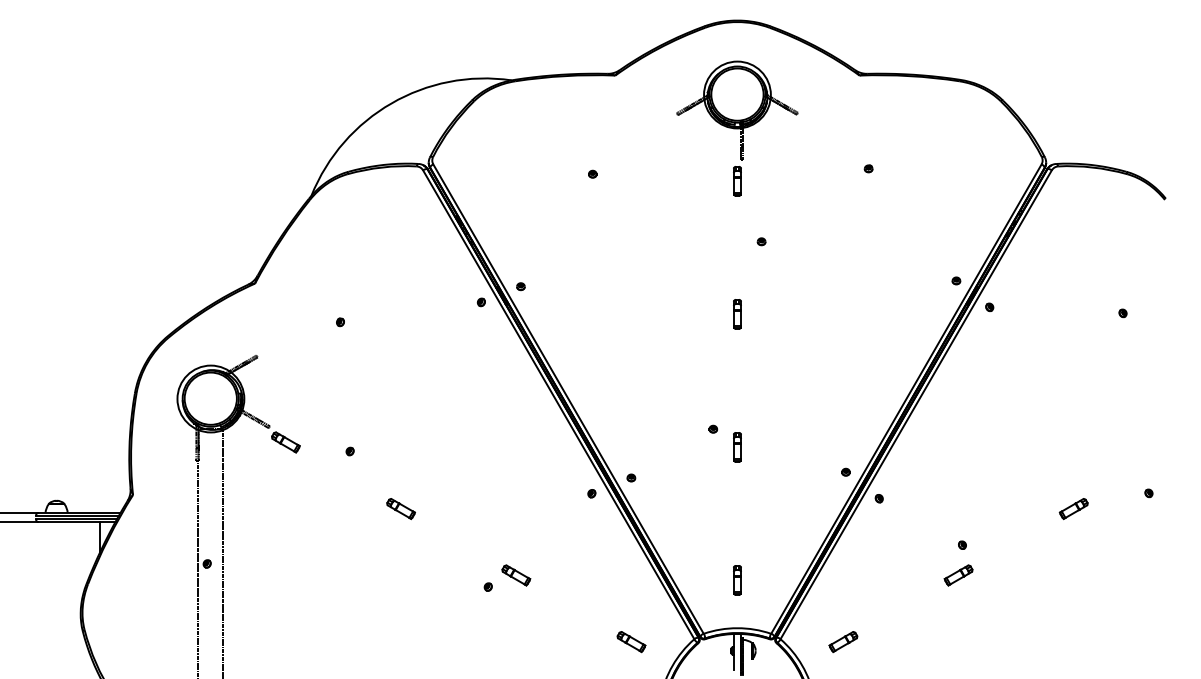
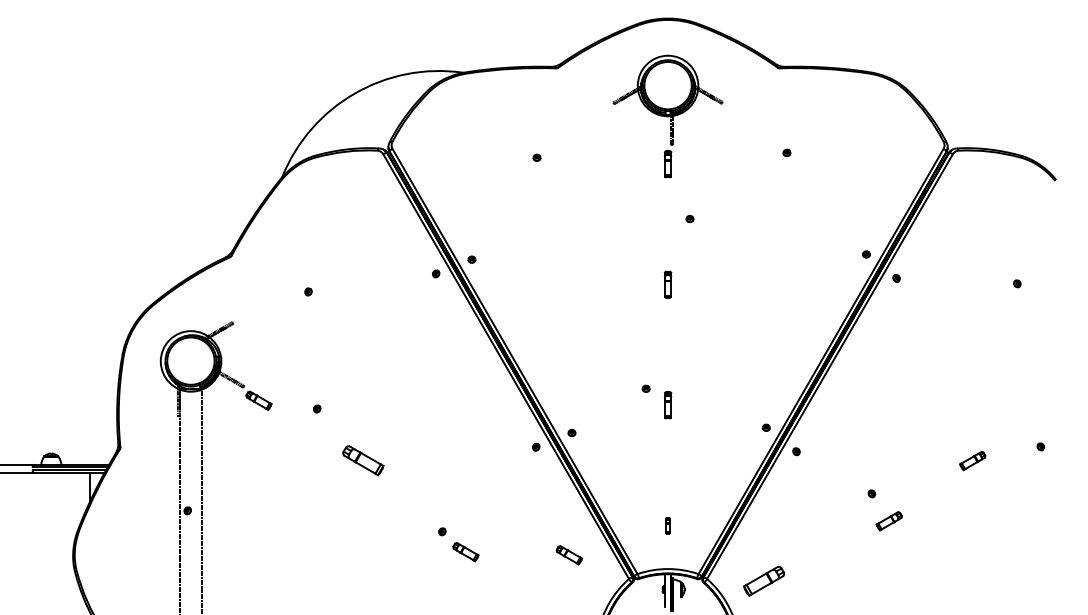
part: (400, 509) -> (362, 461), size x1.6
part: (516, 575) -> (466, 552), moved
part: (958, 575) -> (889, 521), moved
part: (737, 580) -> (668, 525), size x0.6
part: (631, 642) -> (569, 555), moved
part: (843, 642) -> (764, 581), size x1.6

